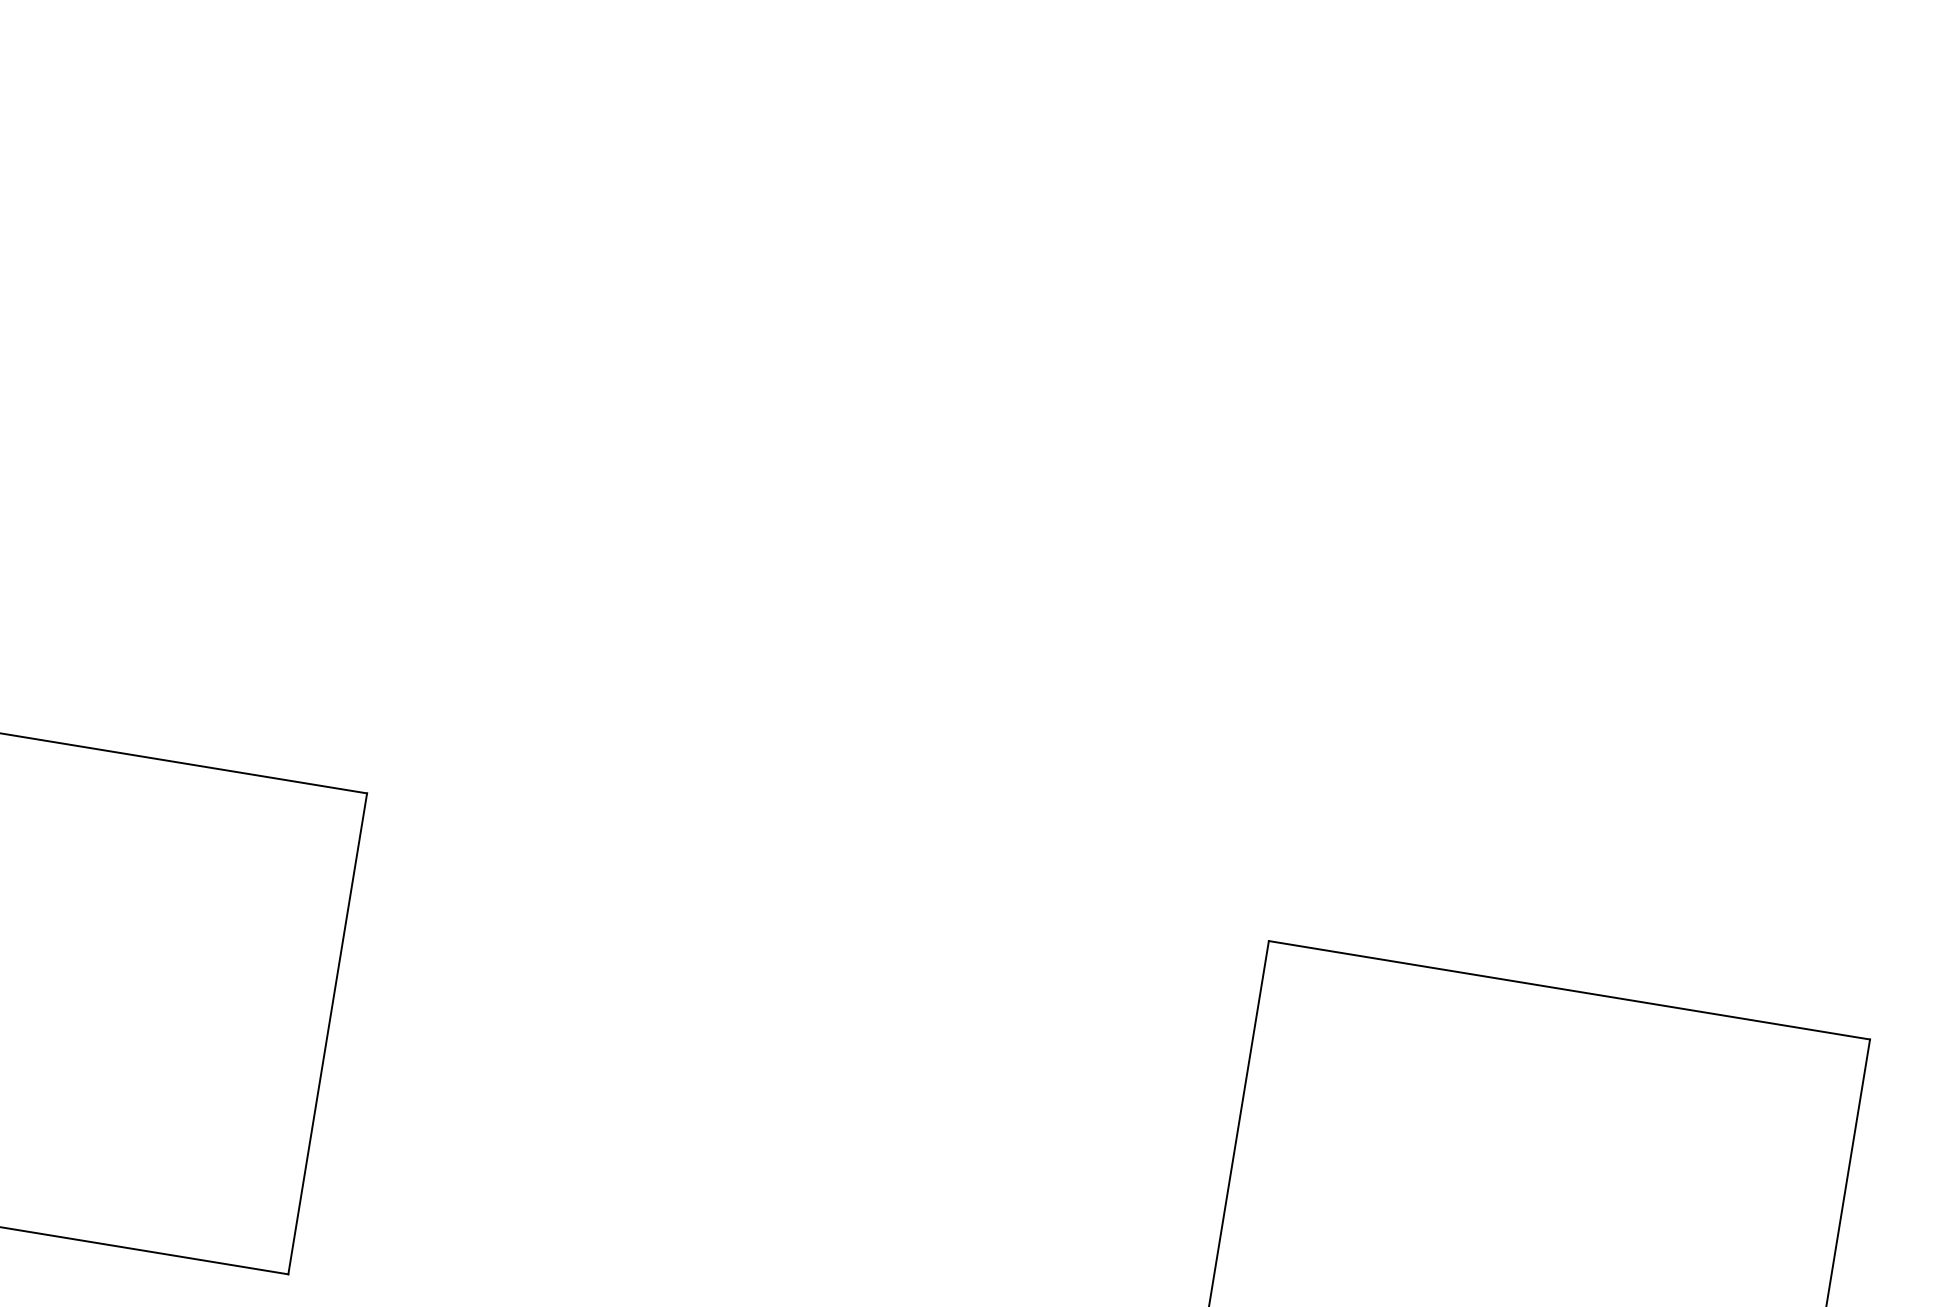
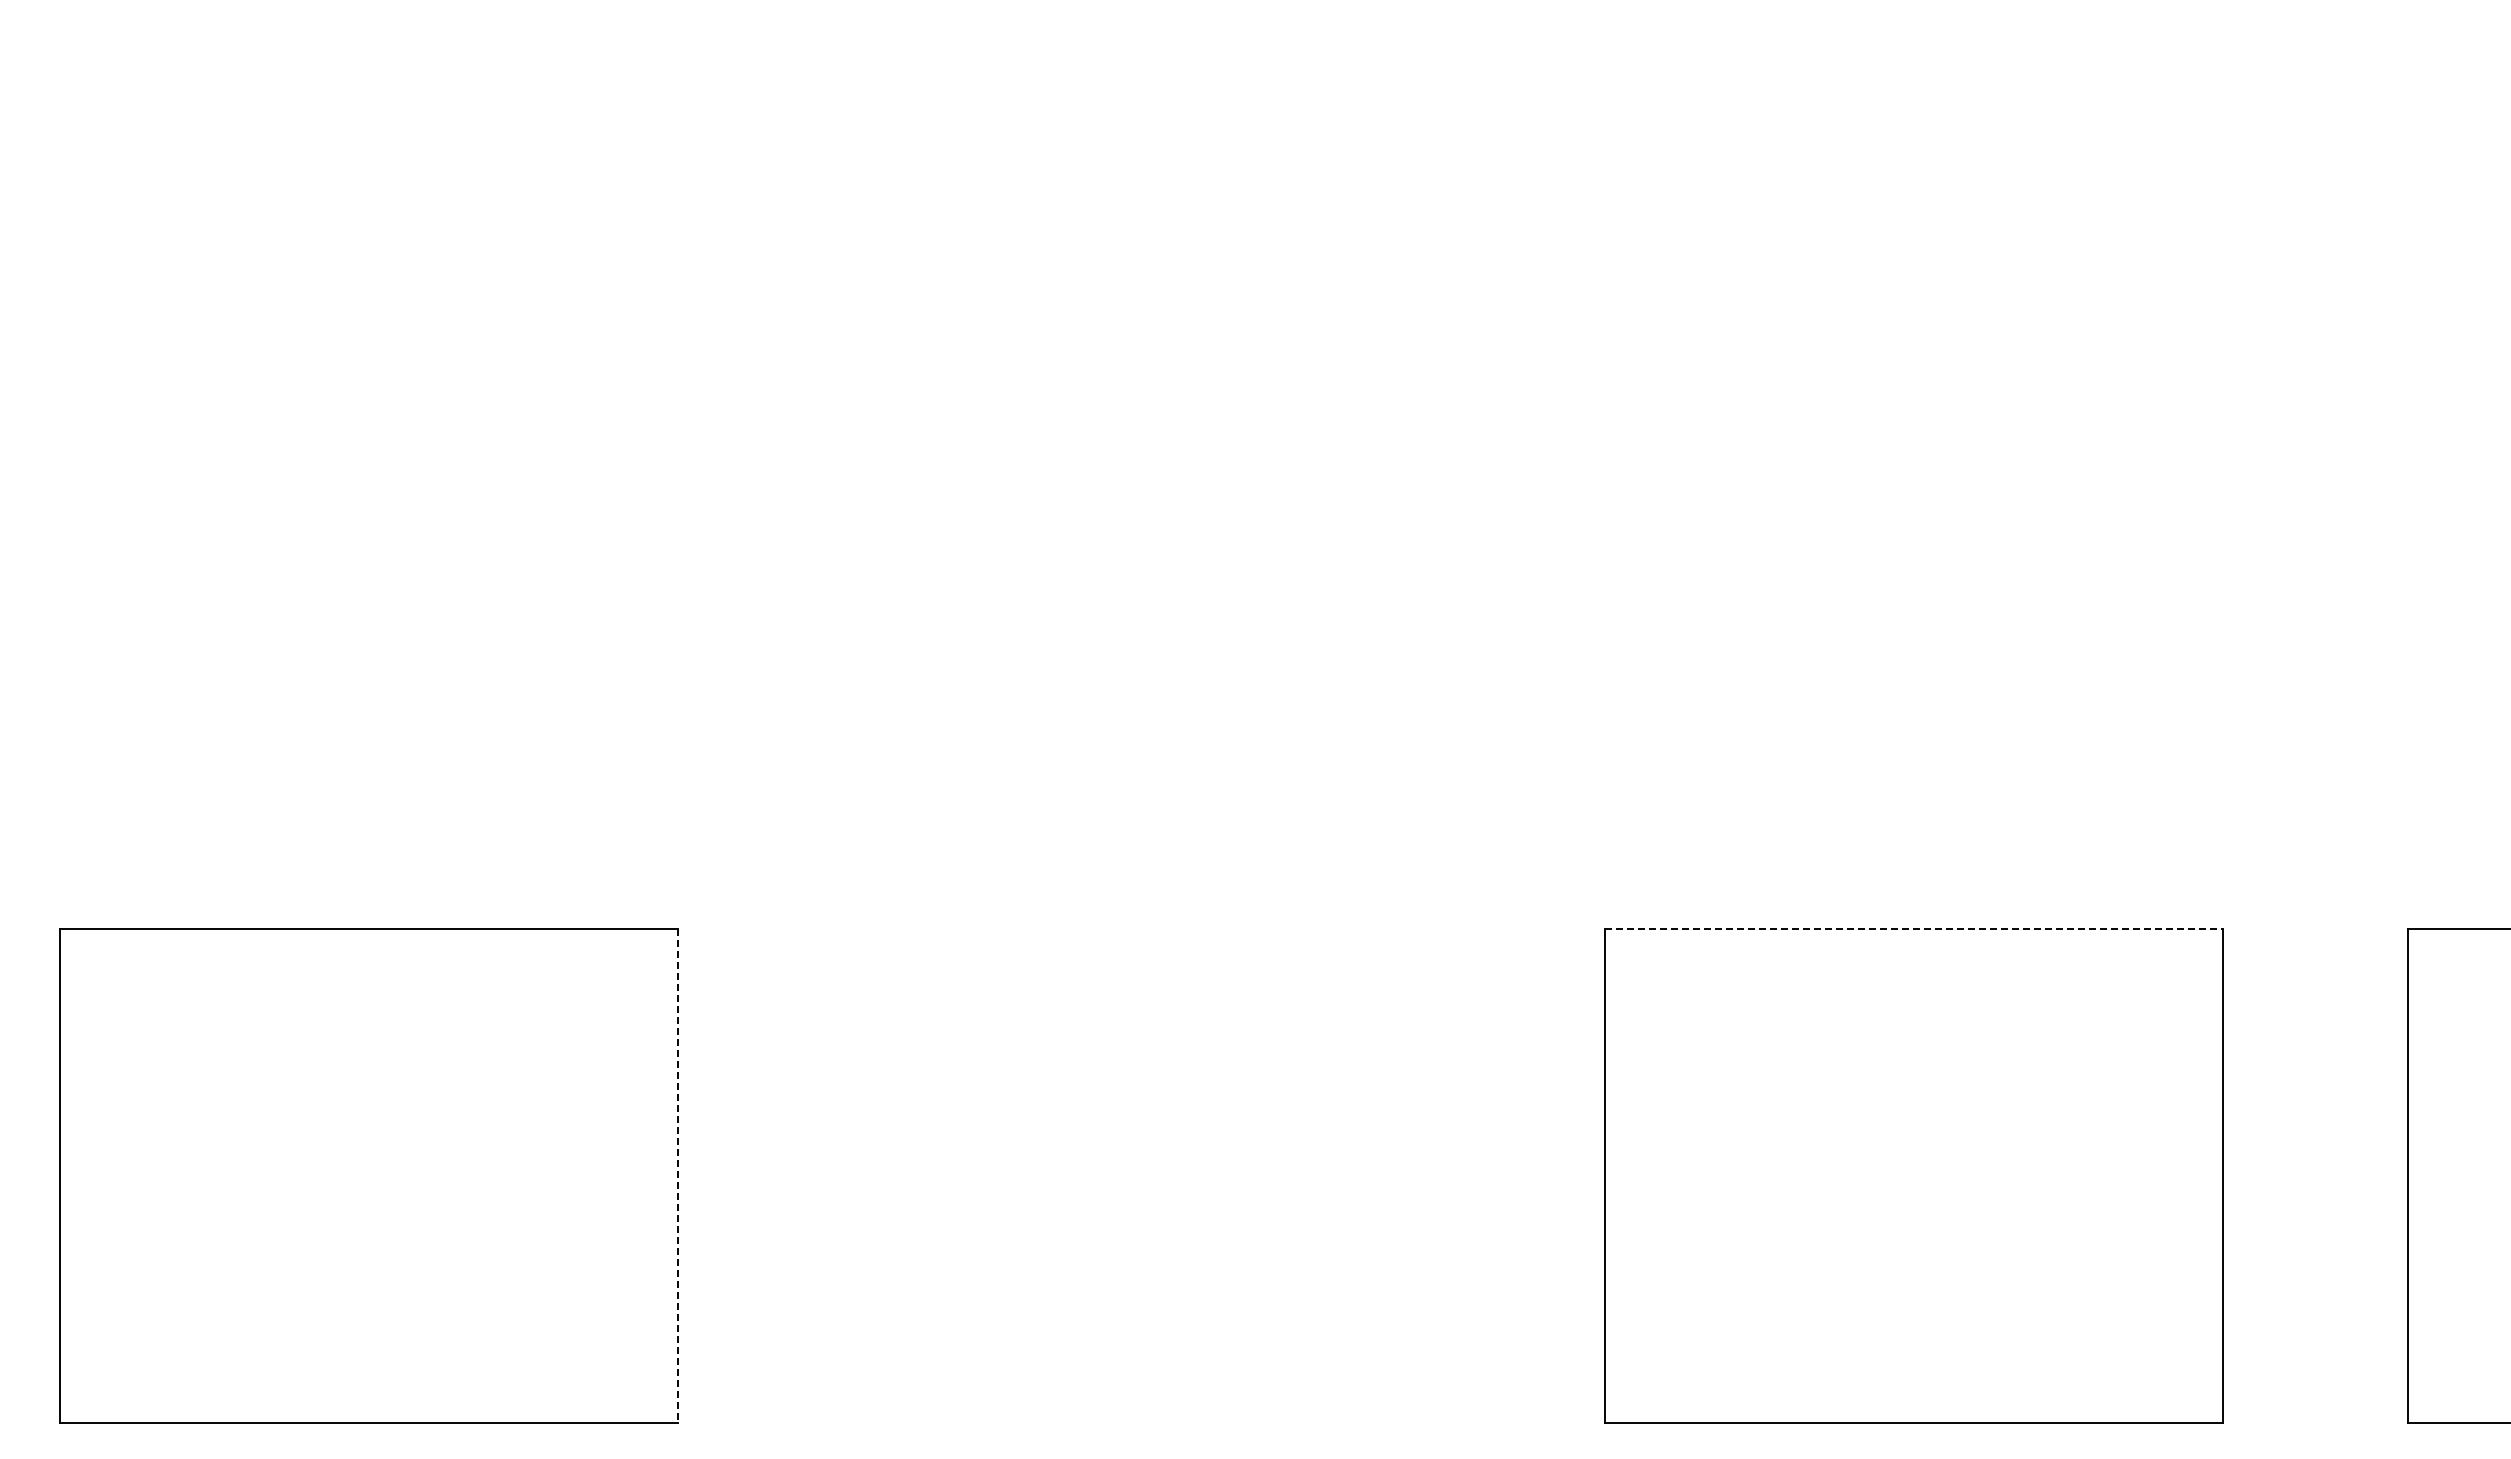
line: (1570, 990) -> (1914, 928), solid -> dashed
line: (327, 1034) -> (677, 1176), solid -> dashed

